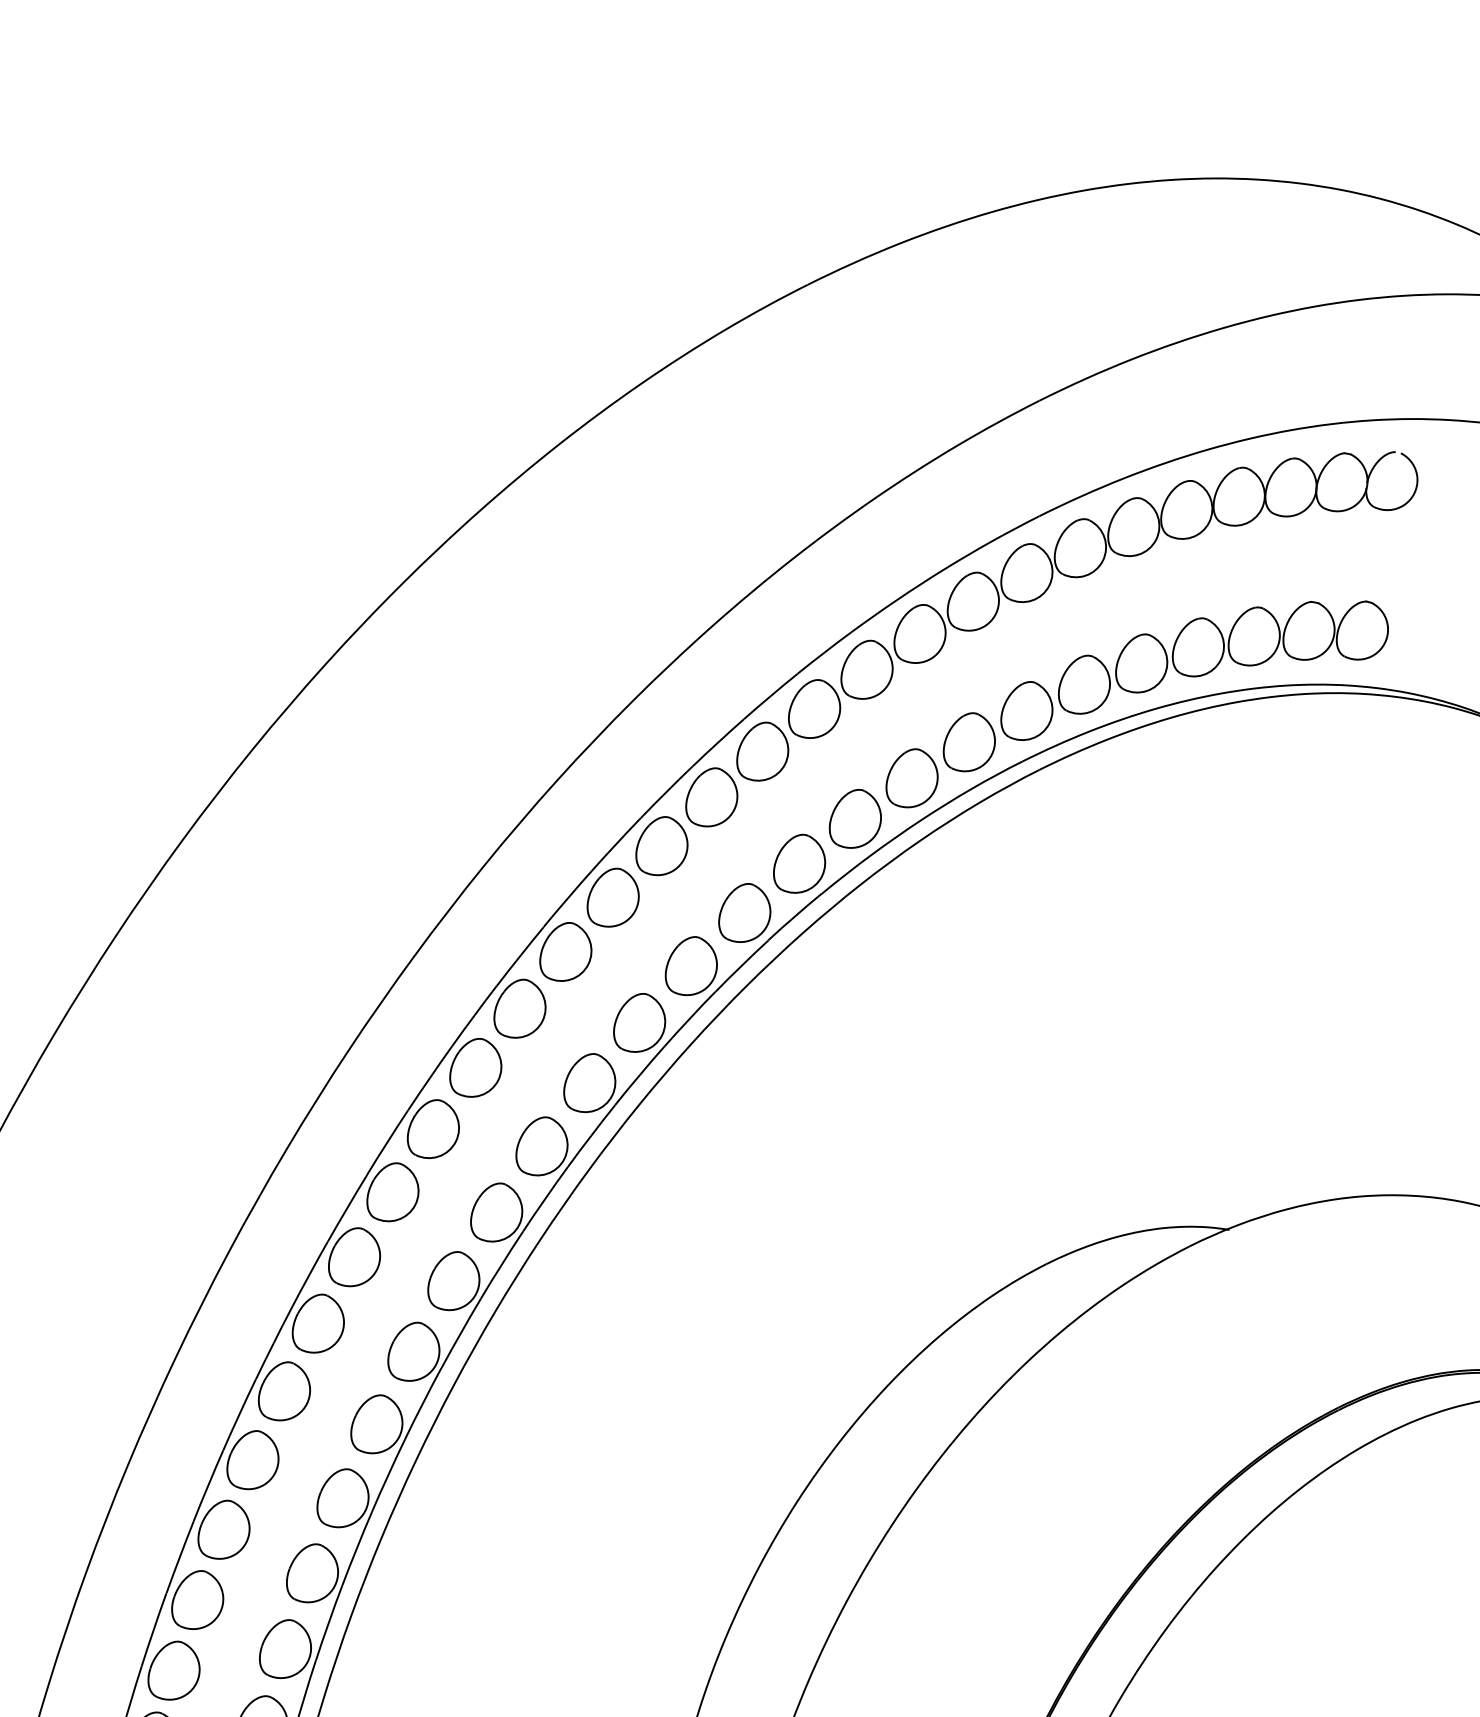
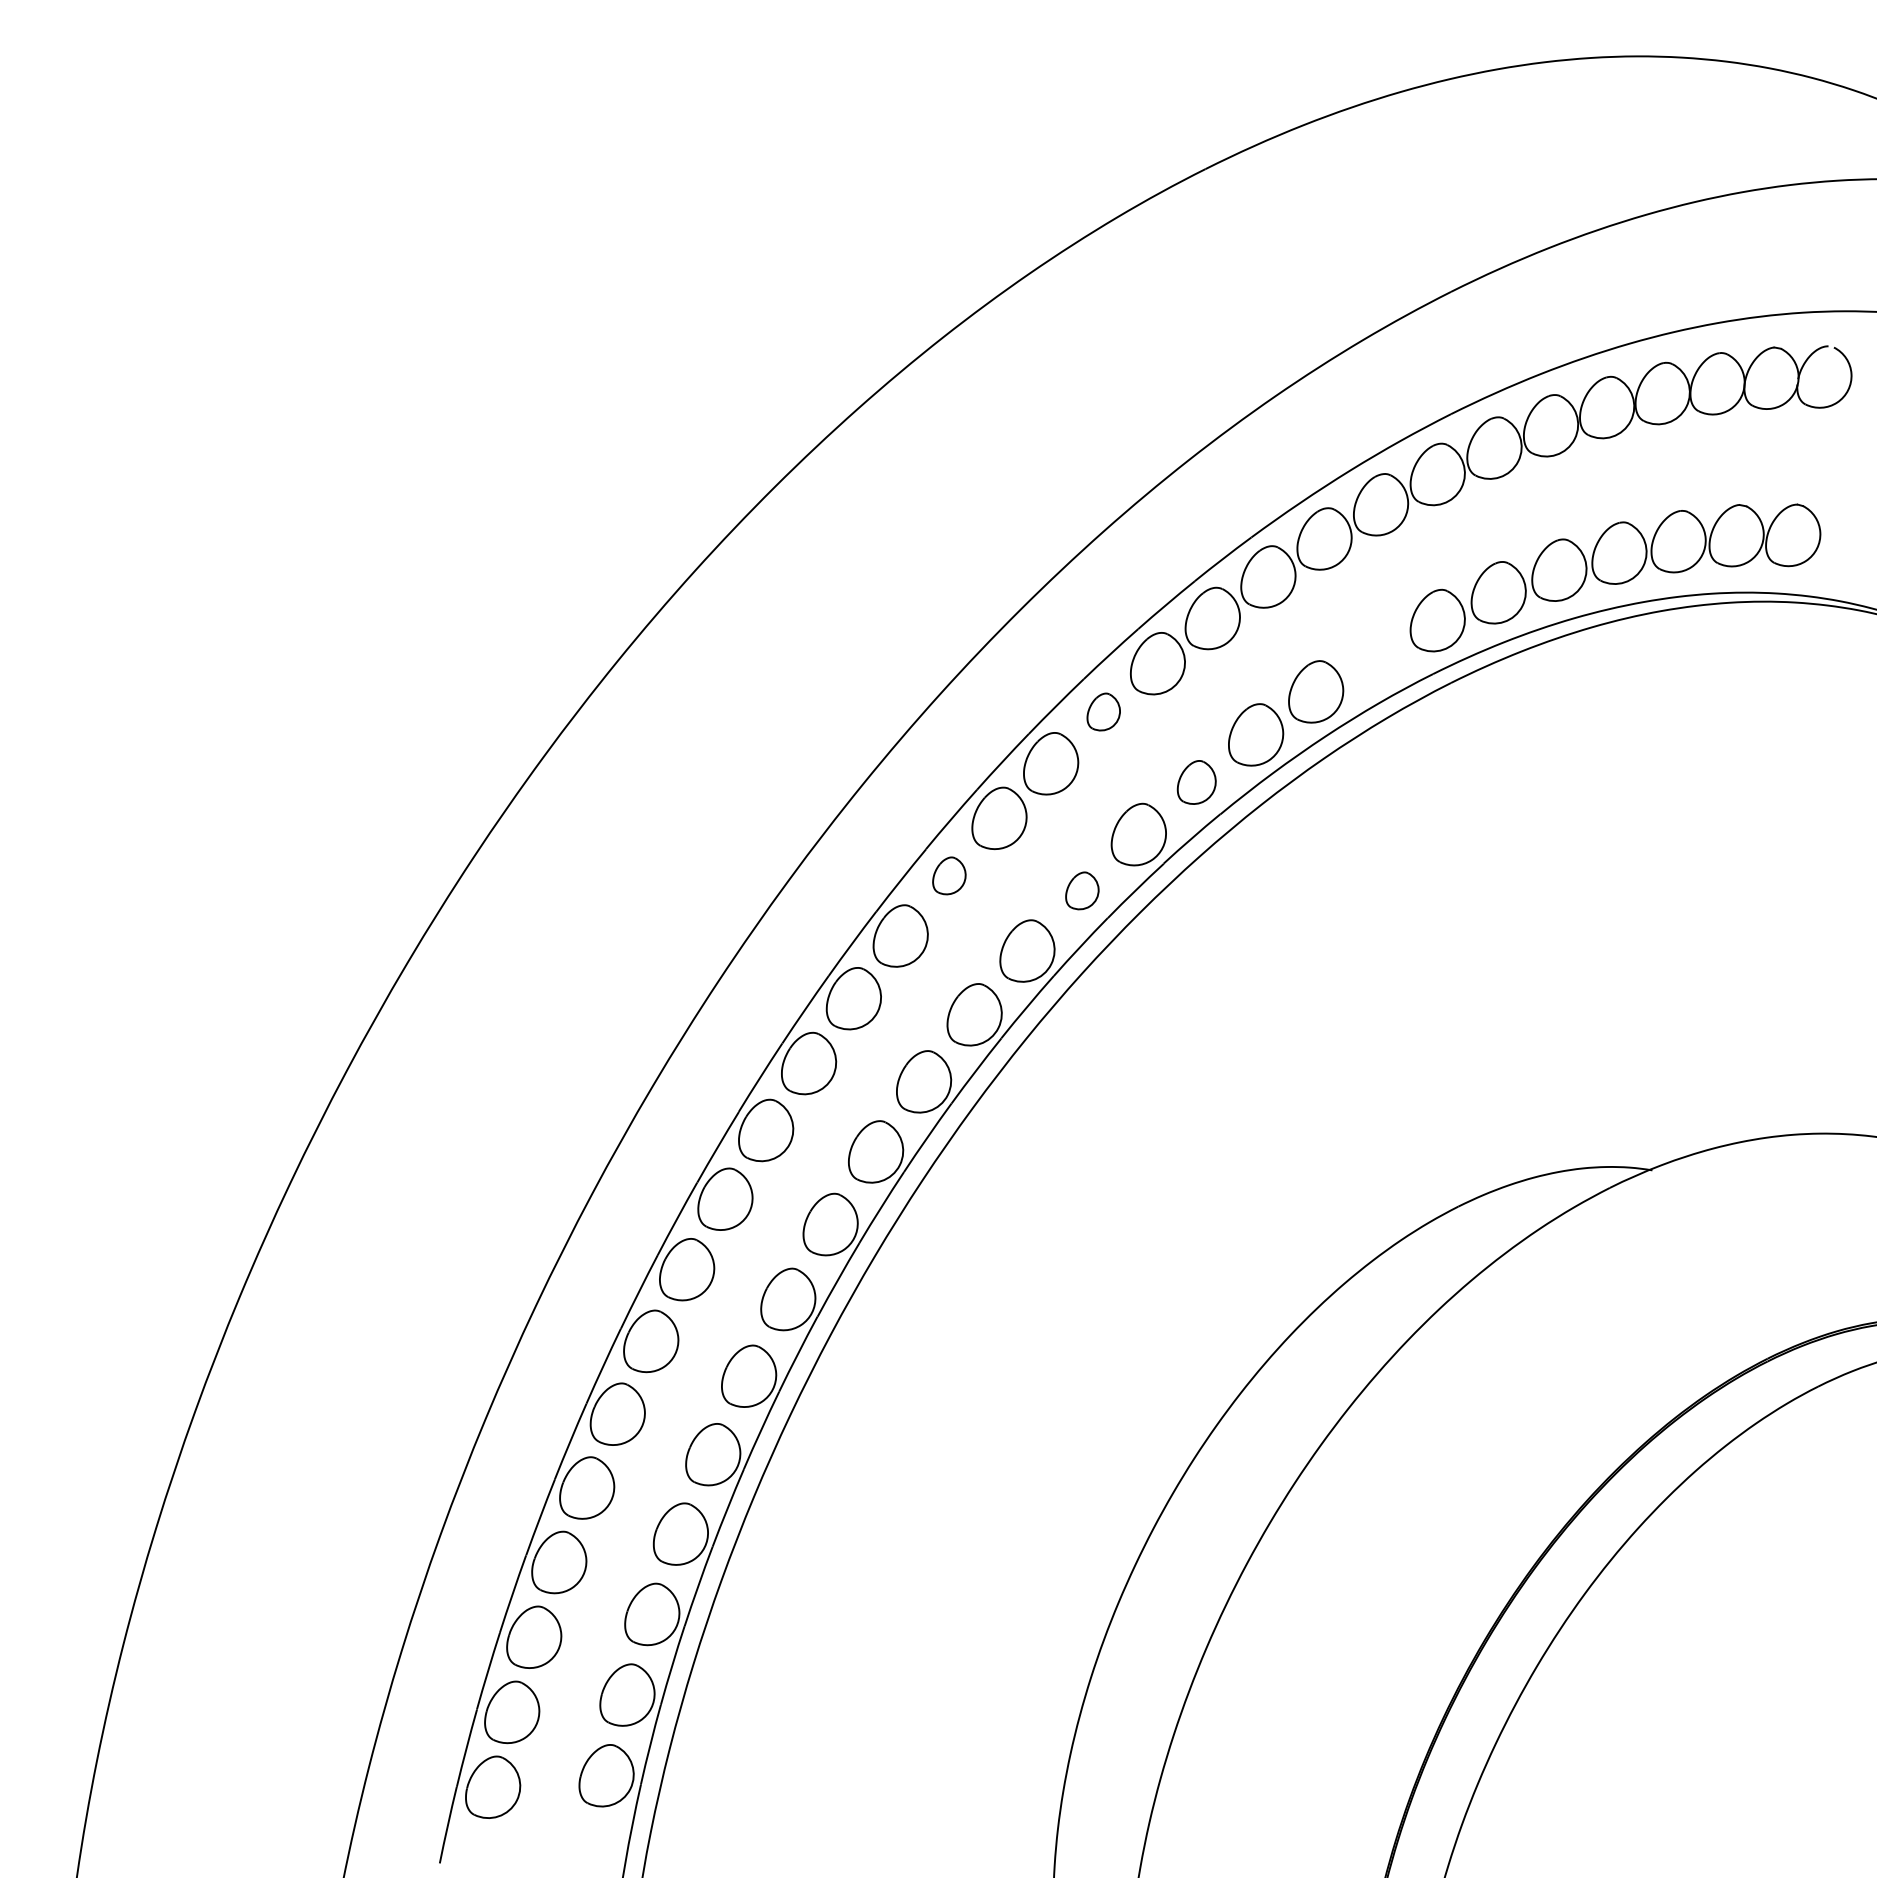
part: (969, 742) -> (1376, 653), removed
part: (711, 796) -> (1103, 711), size x0.6
part: (799, 863) -> (1196, 782), size x0.7
part: (566, 951) -> (949, 875), size x0.6
part: (691, 965) -> (1082, 890), size x0.6

